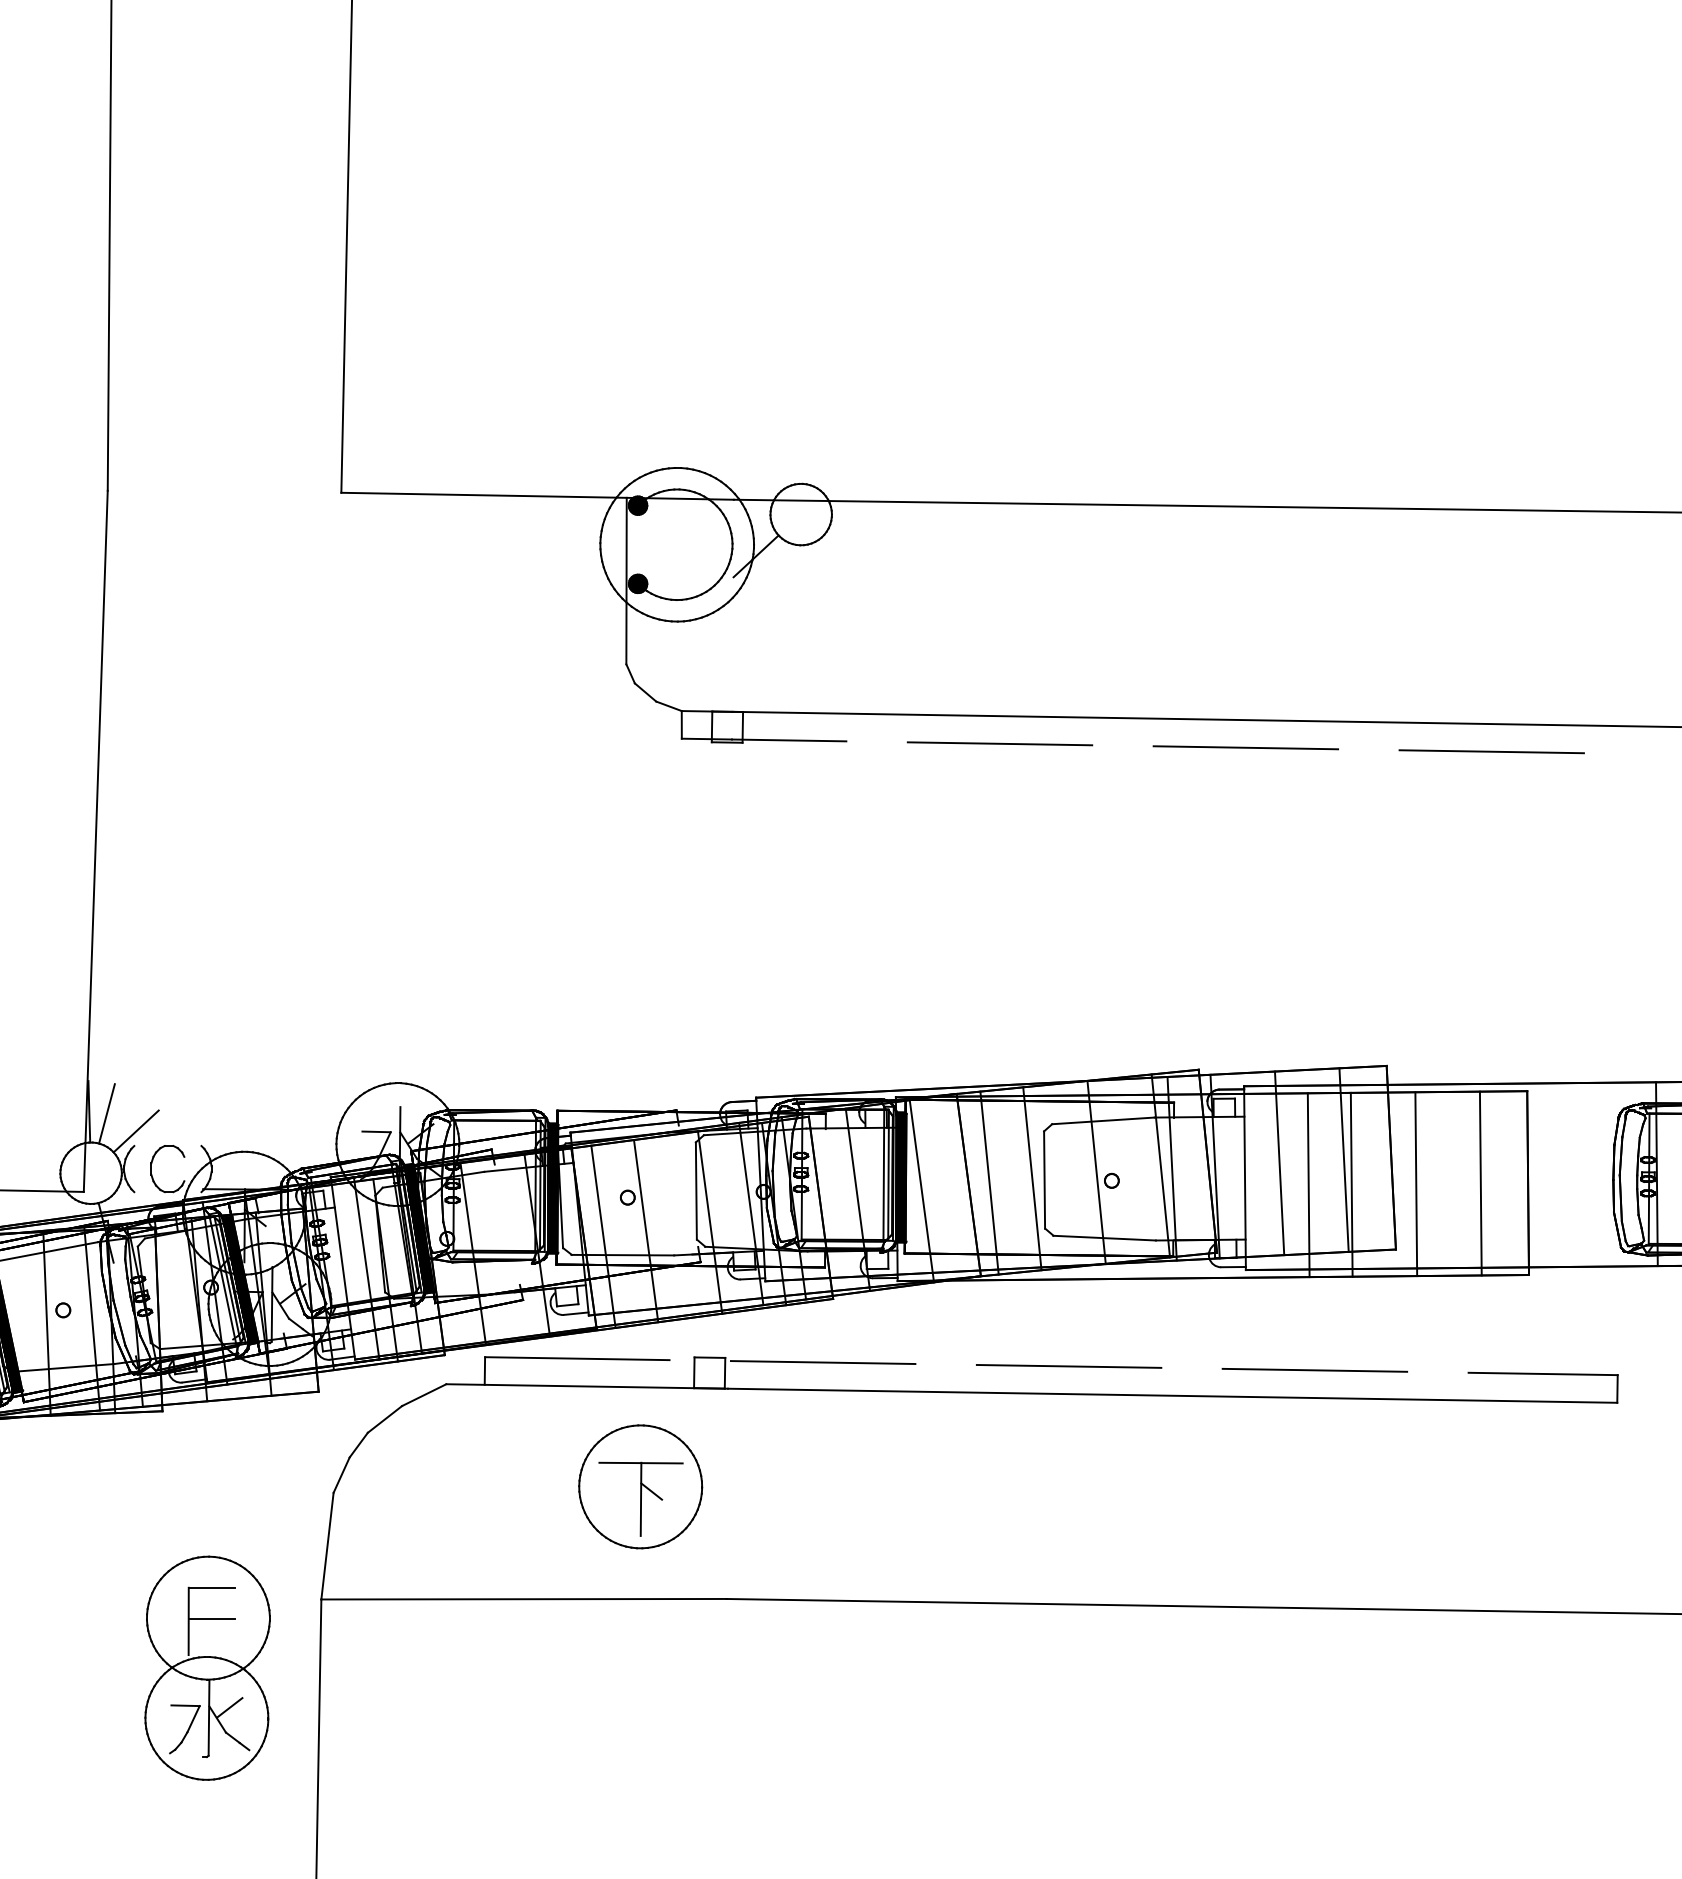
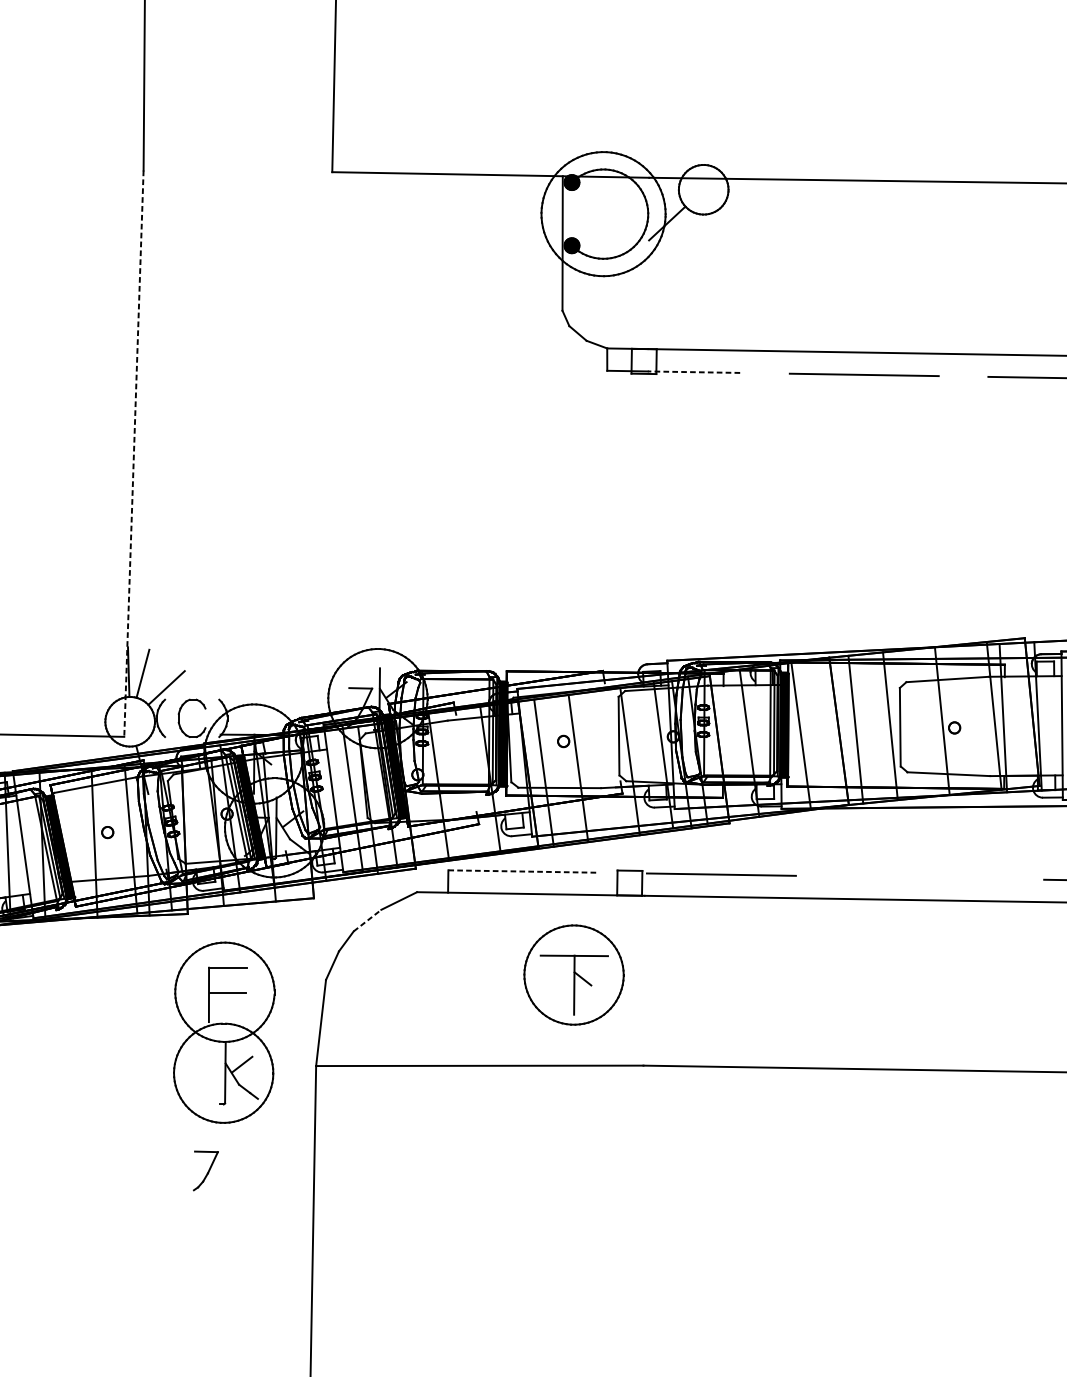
line: (788, 740) -> (693, 372), solid -> dashed
line: (95, 841) -> (133, 453), solid -> dashed
line: (577, 1358) -> (523, 871), solid -> dashed
line: (1068, 1365) -> (919, 877), removed
line: (384, 1419) -> (367, 920), solid -> dashed
part: (207, 1667) -> (224, 1032), moved

